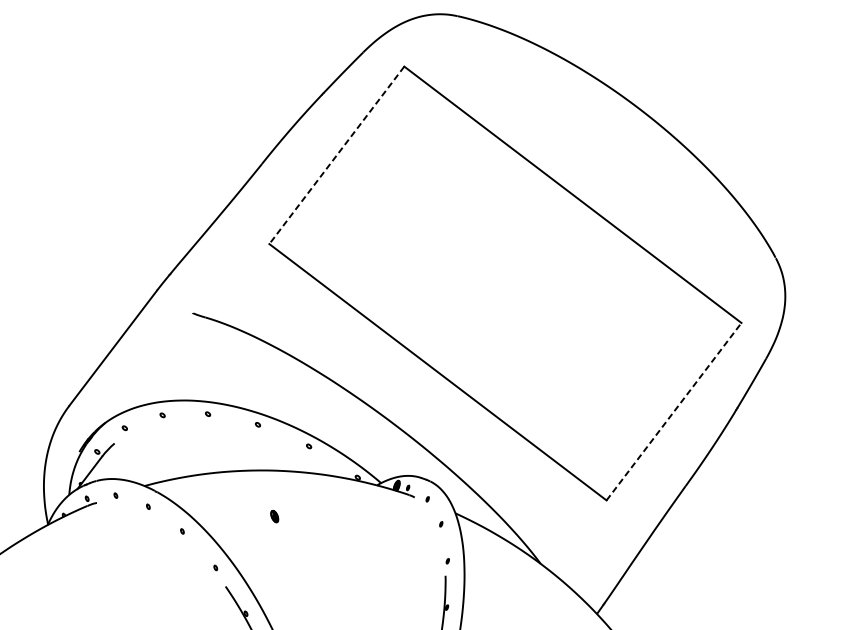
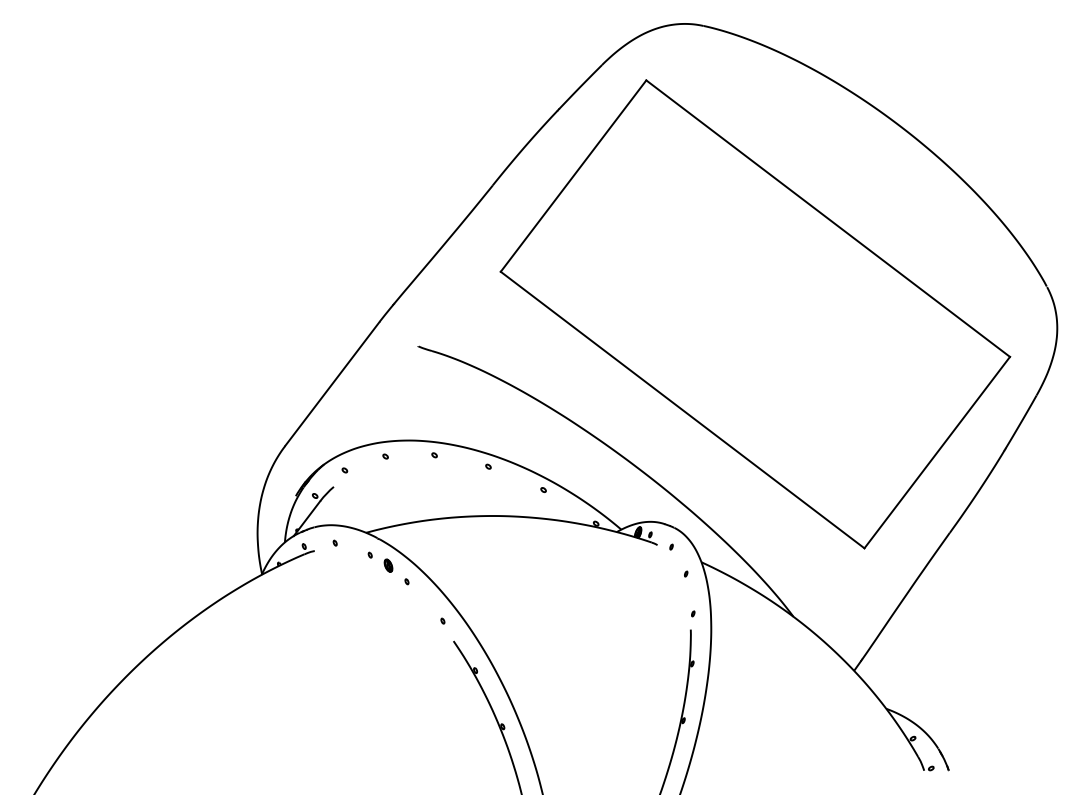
line: (336, 155) -> (573, 176), dashed -> solid
line: (674, 411) -> (937, 452), dashed -> solid
part: (274, 516) -> (388, 565), moved

